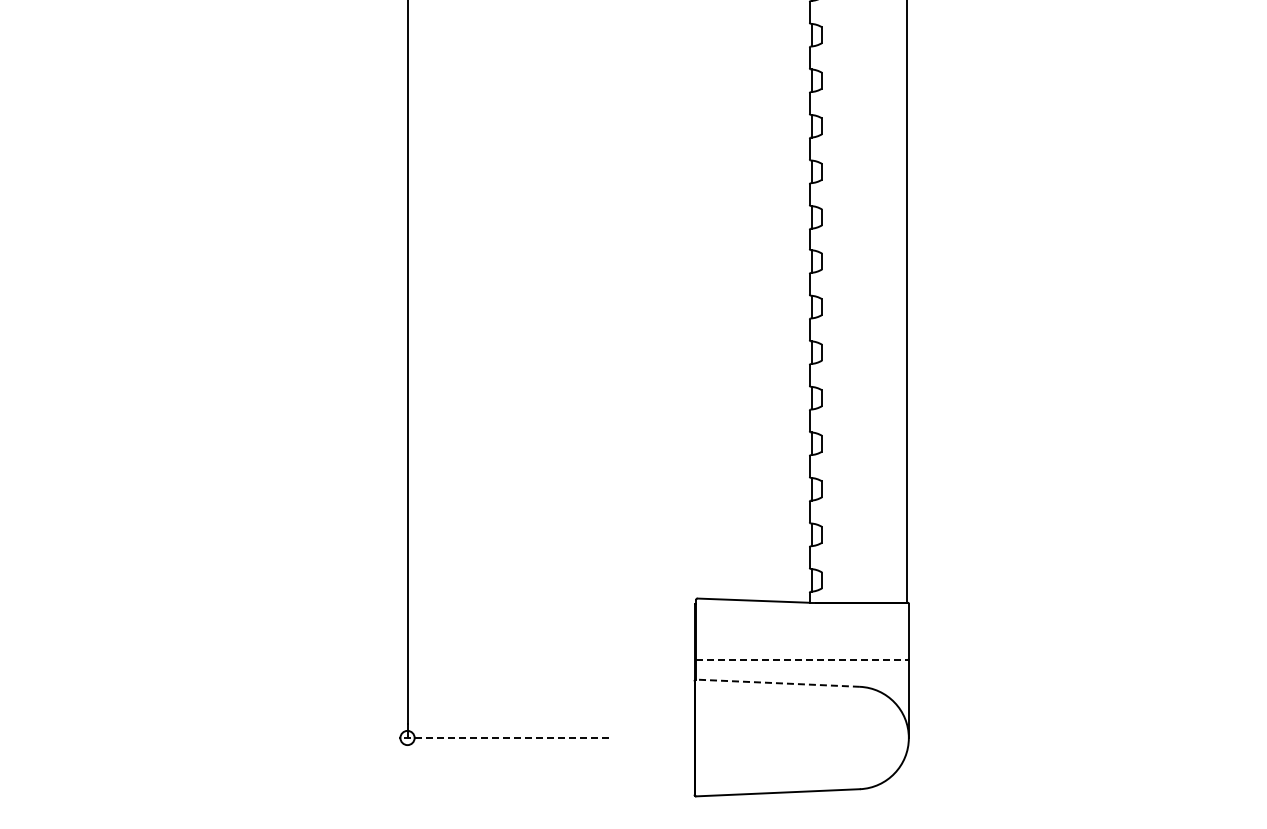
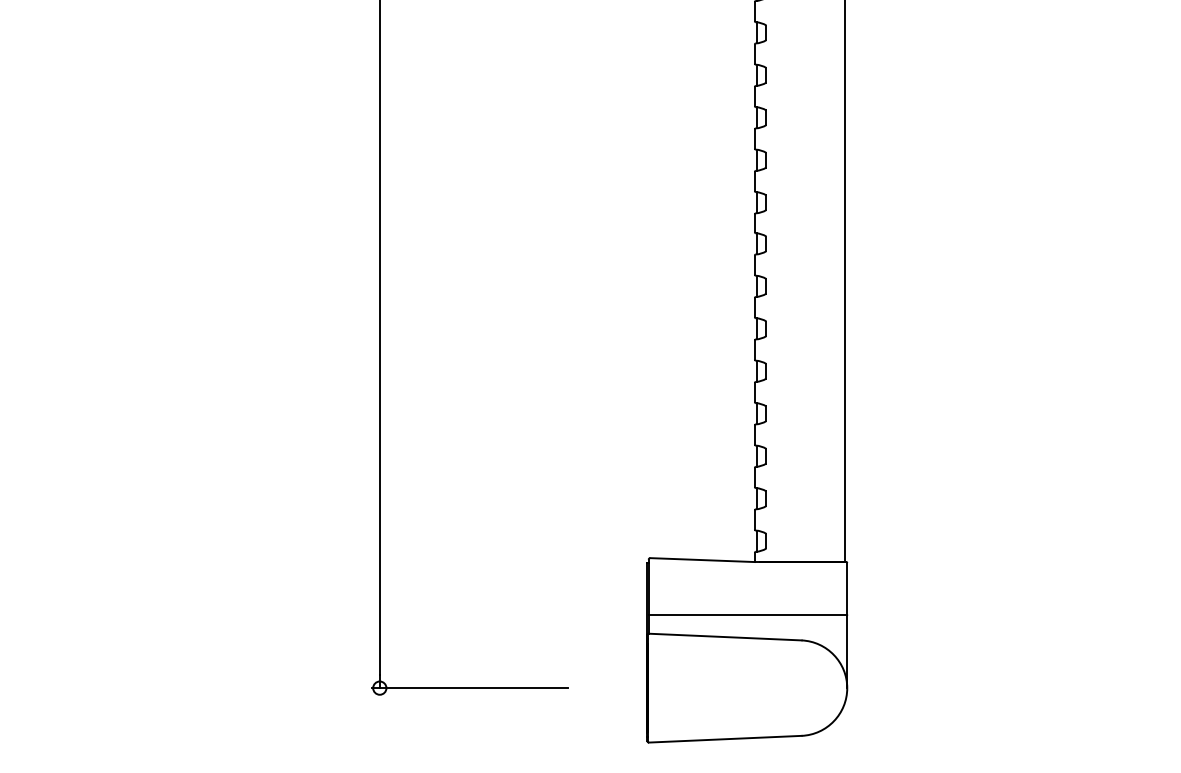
line: (802, 659) -> (748, 614), dashed -> solid
line: (778, 683) -> (725, 637), dashed -> solid
line: (503, 738) -> (469, 688), dashed -> solid

